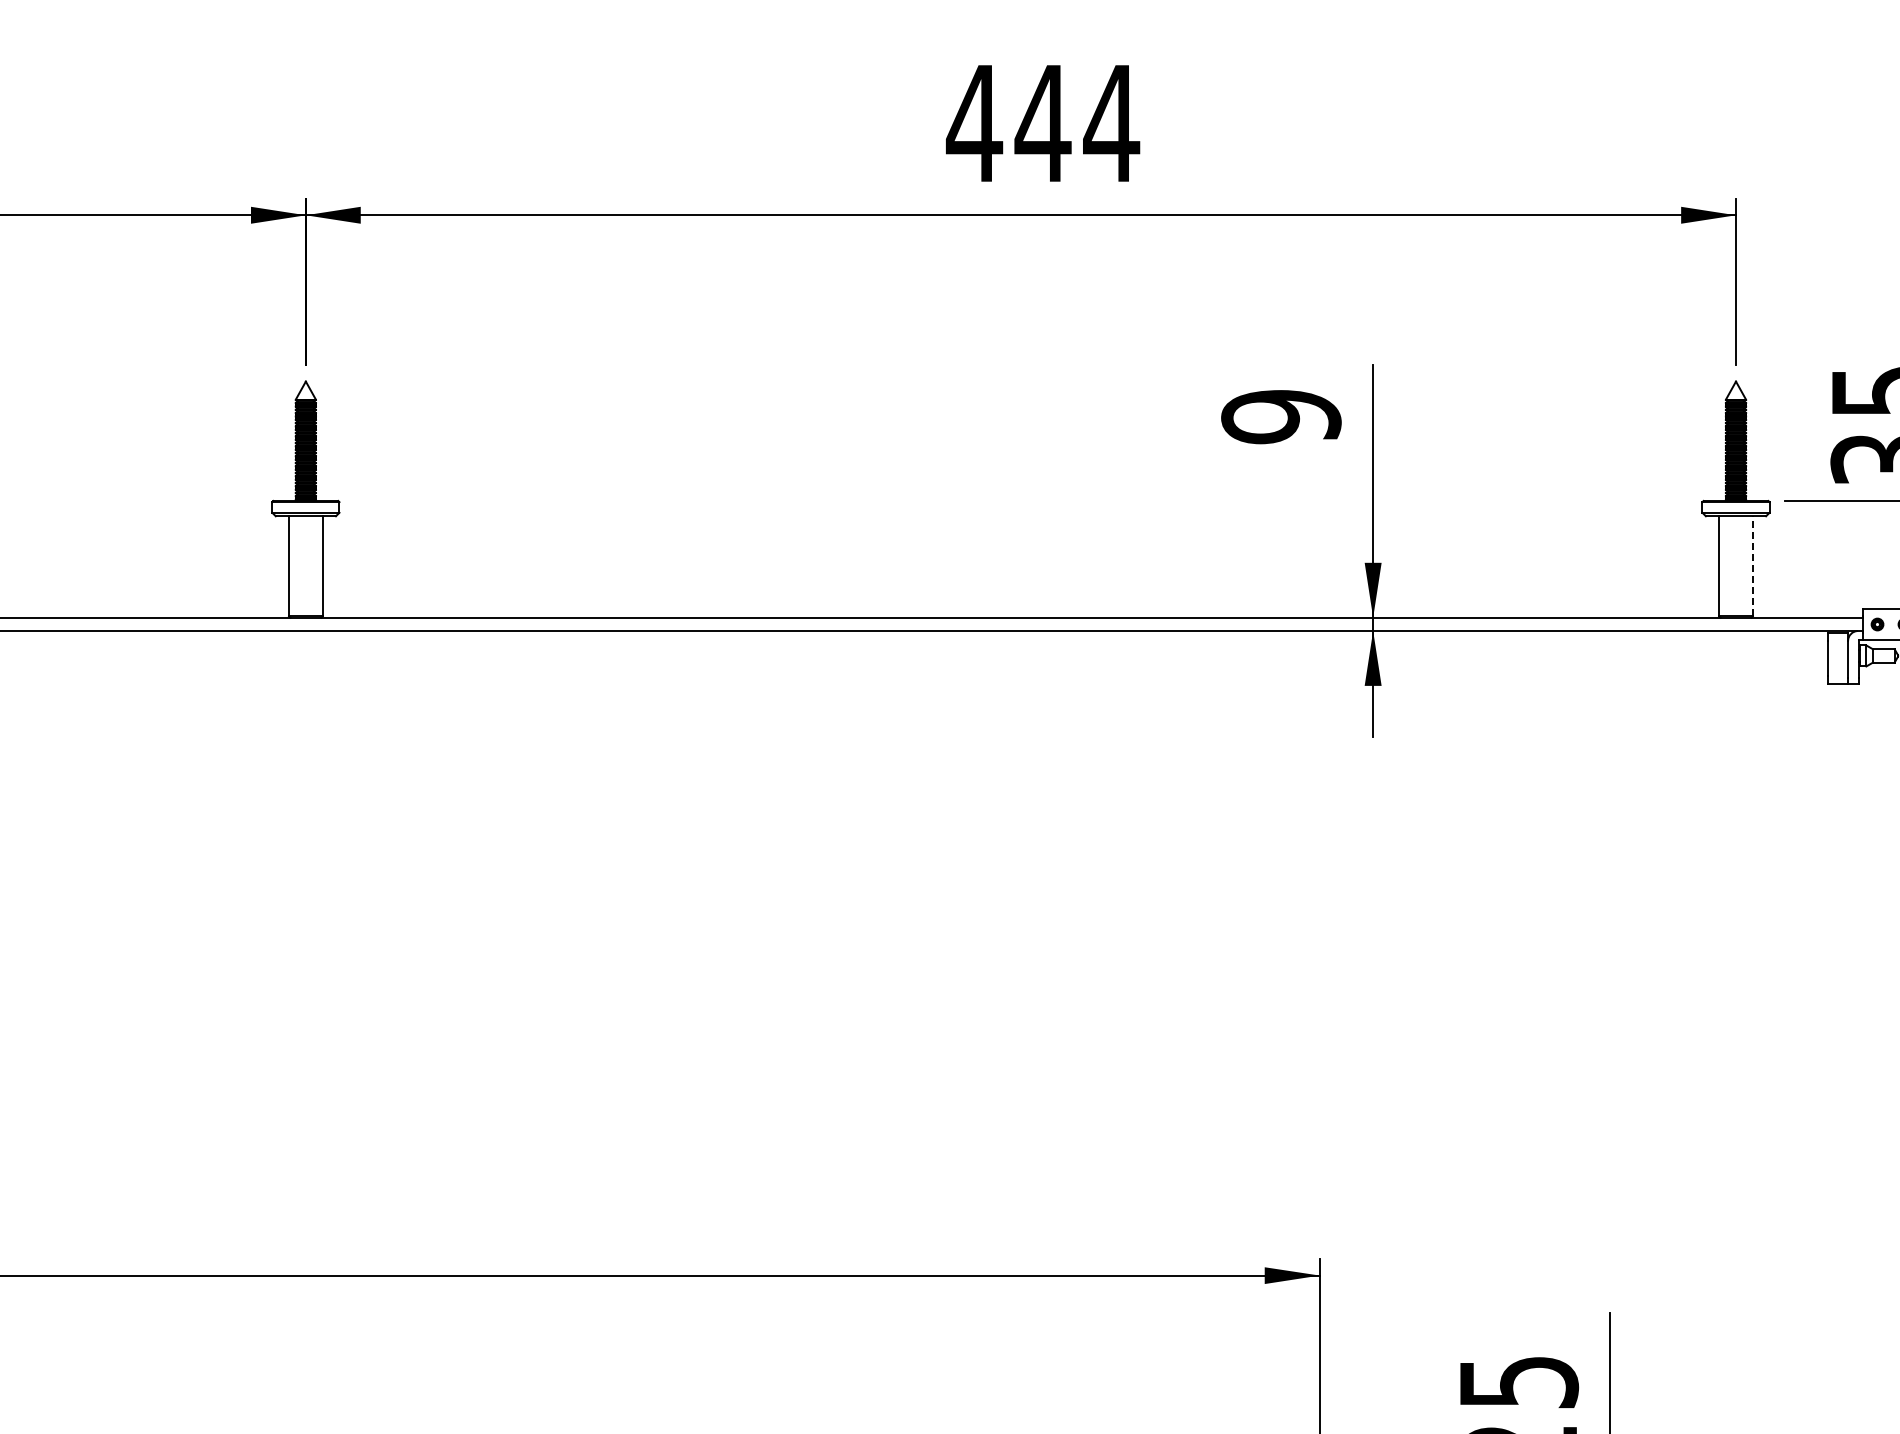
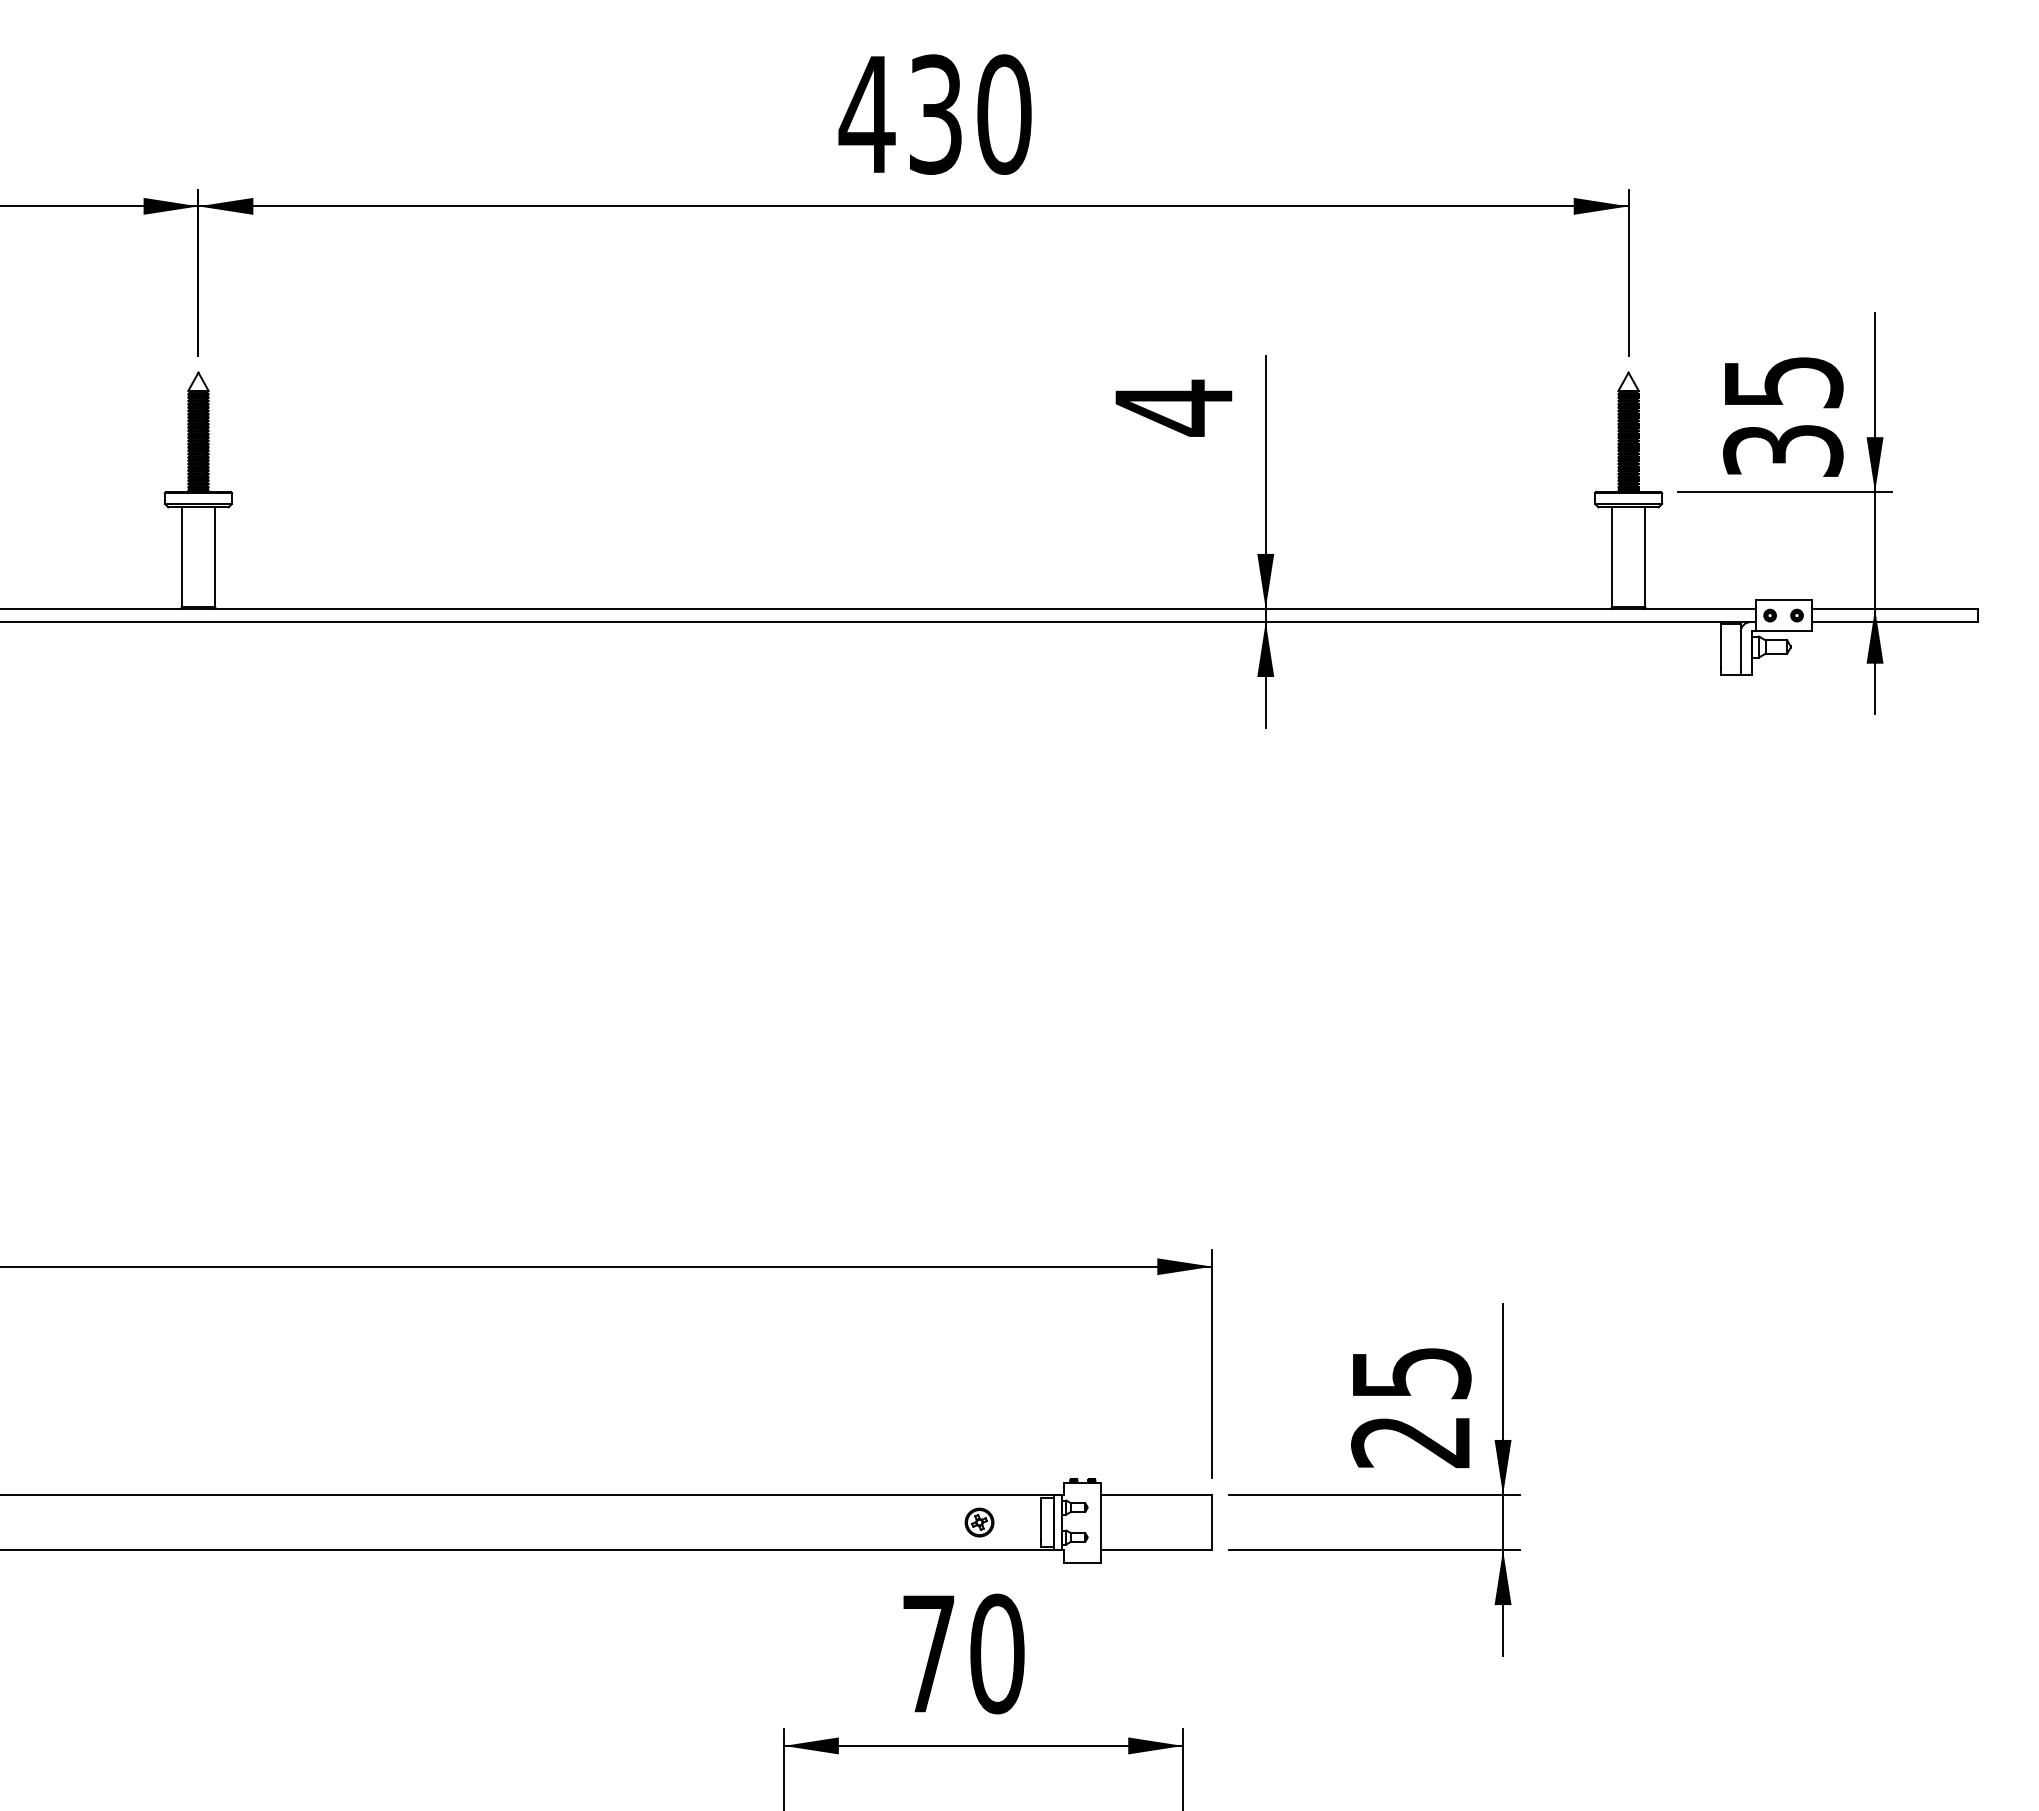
text: (1076, 123) -> (969, 114), 444 -> 430
text: (1280, 416) -> (1173, 407), 9 -> 4
line: (1752, 566) -> (1645, 557), dashed -> solid

